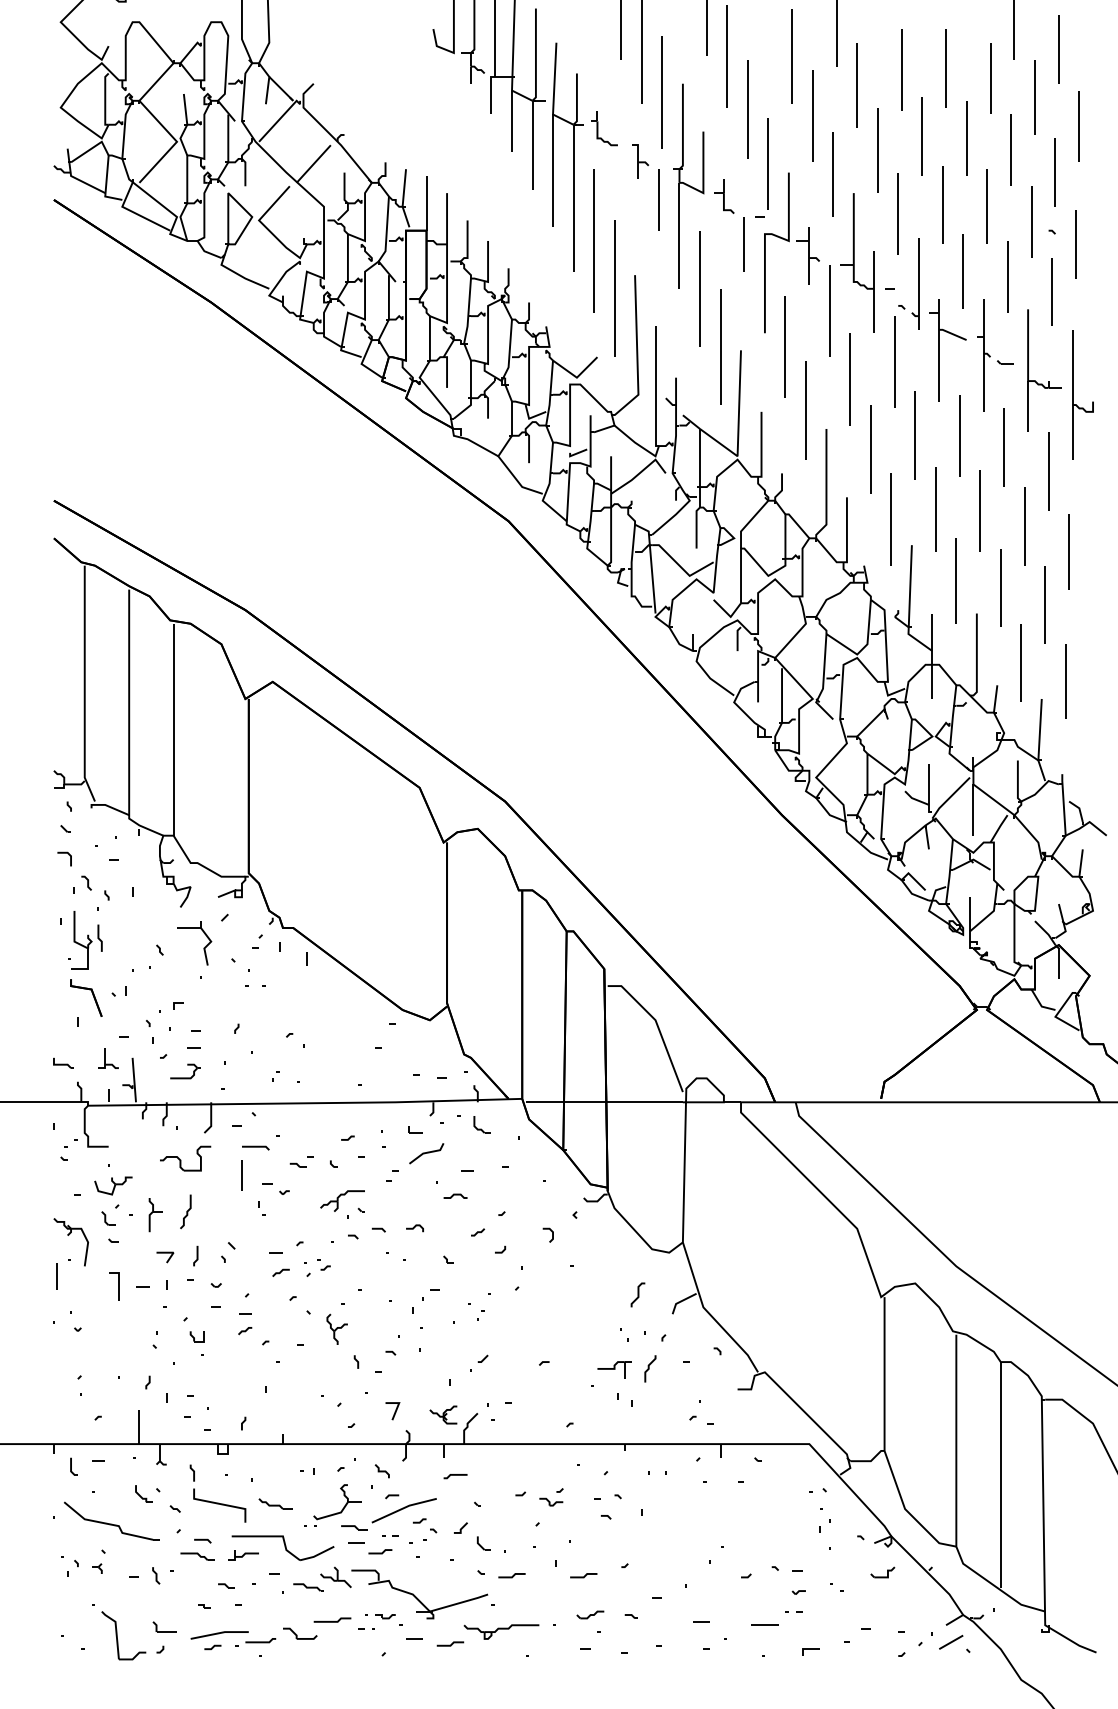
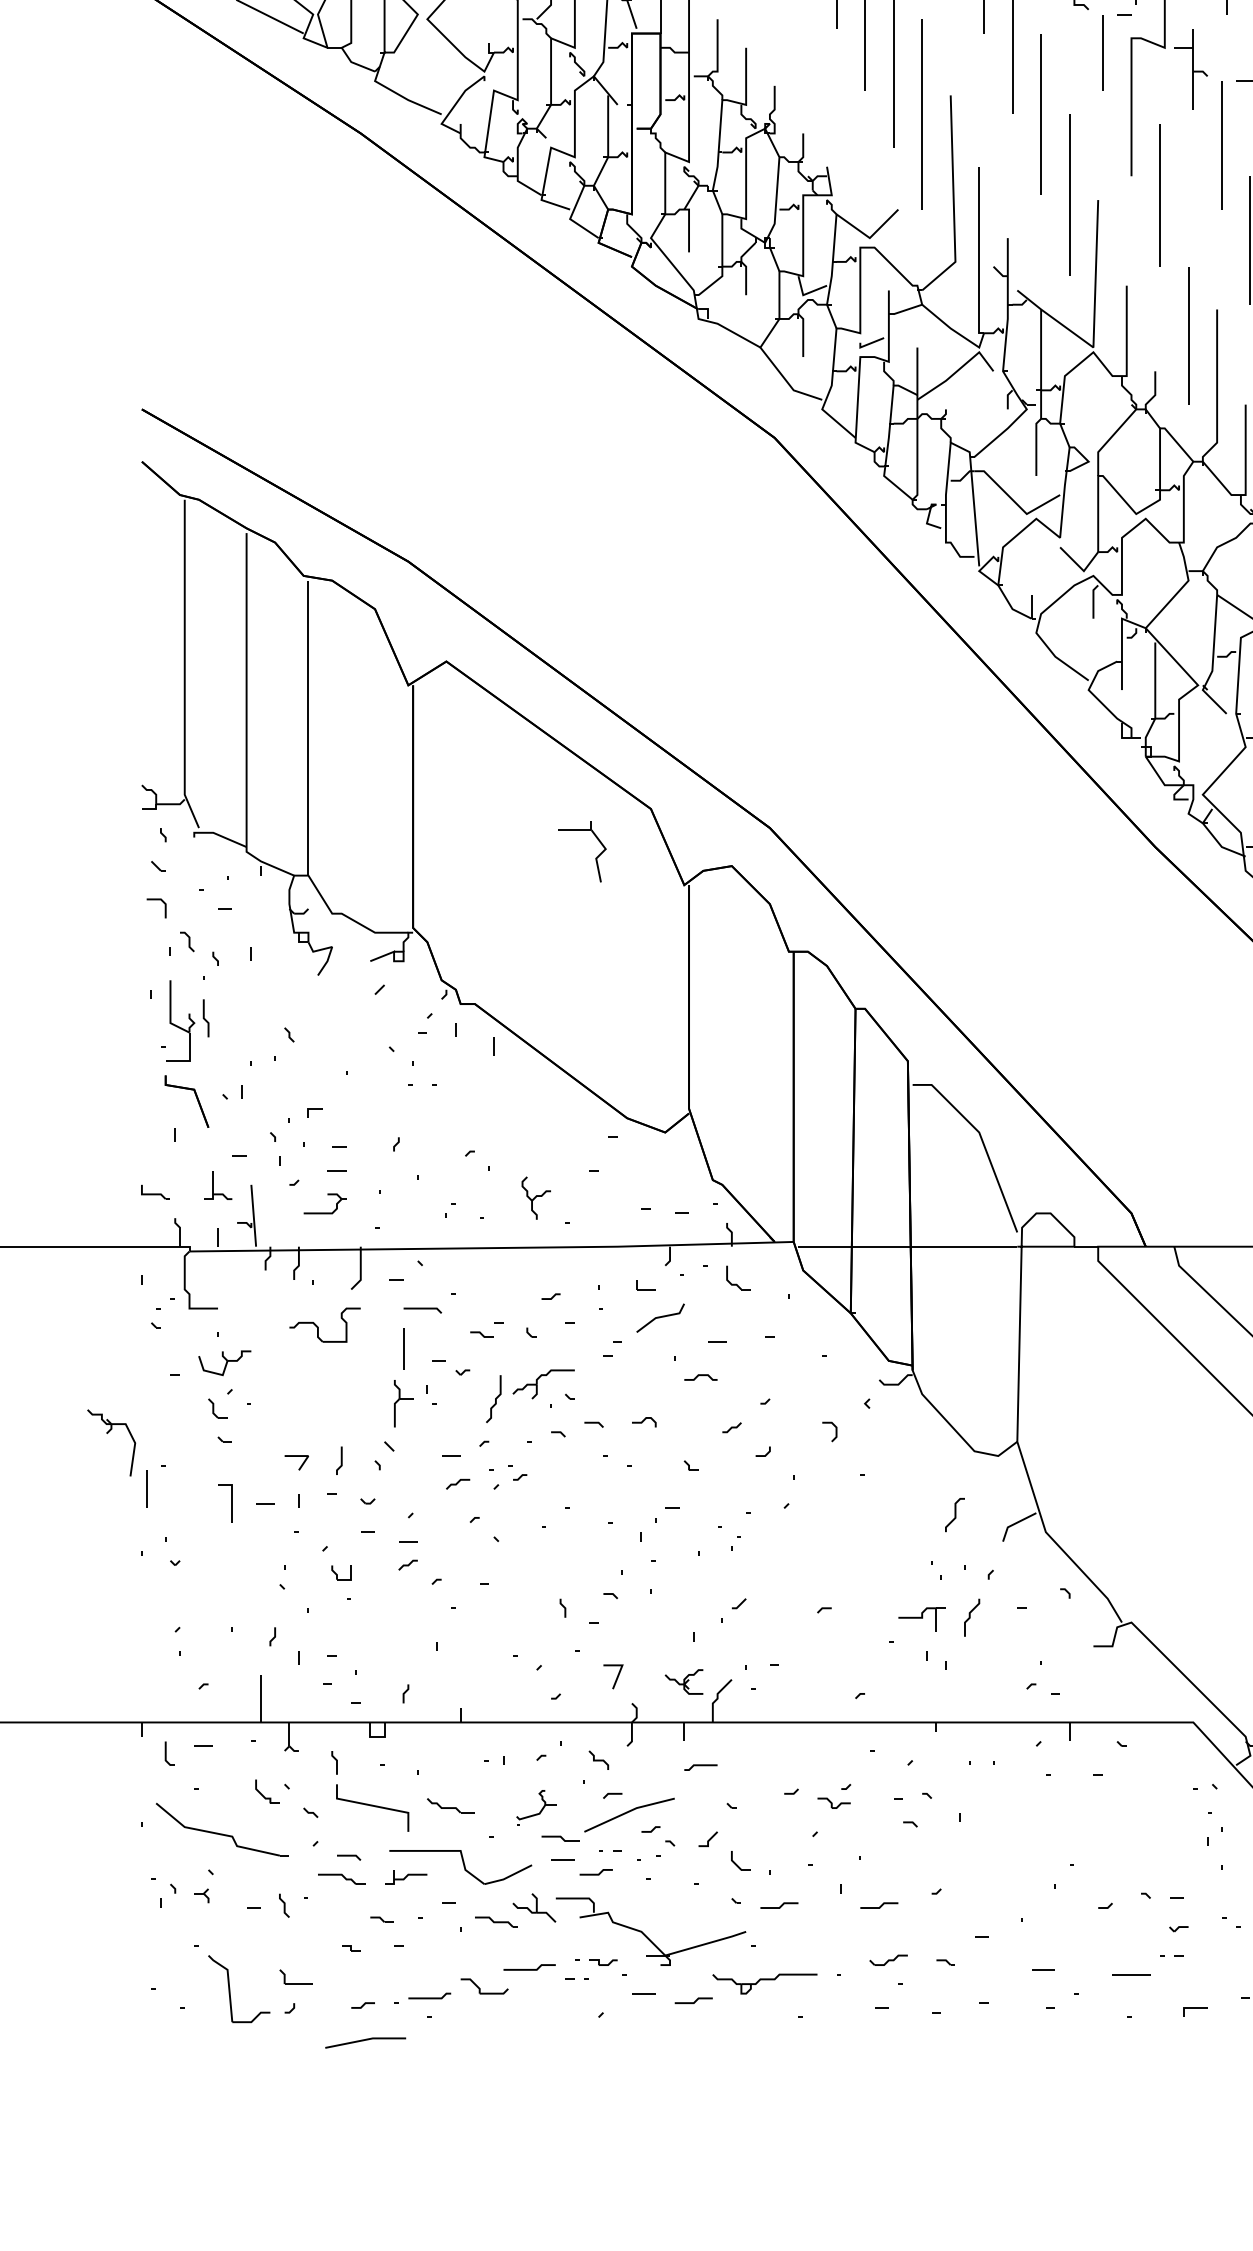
line: (805, 410) -> (1187, 336), moved
part: (203, 948) -> (595, 858), moved
curve: (186, 1211) -> (494, 1398), moved
part: (155, 1215) -> (402, 1404), moved
part: (69, 1235) -> (109, 1433), moved
part: (336, 1328) -> (535, 1196), moved
part: (337, 1505) -> (536, 1807), size x0.6
line: (219, 1634) -> (365, 2041), moved

